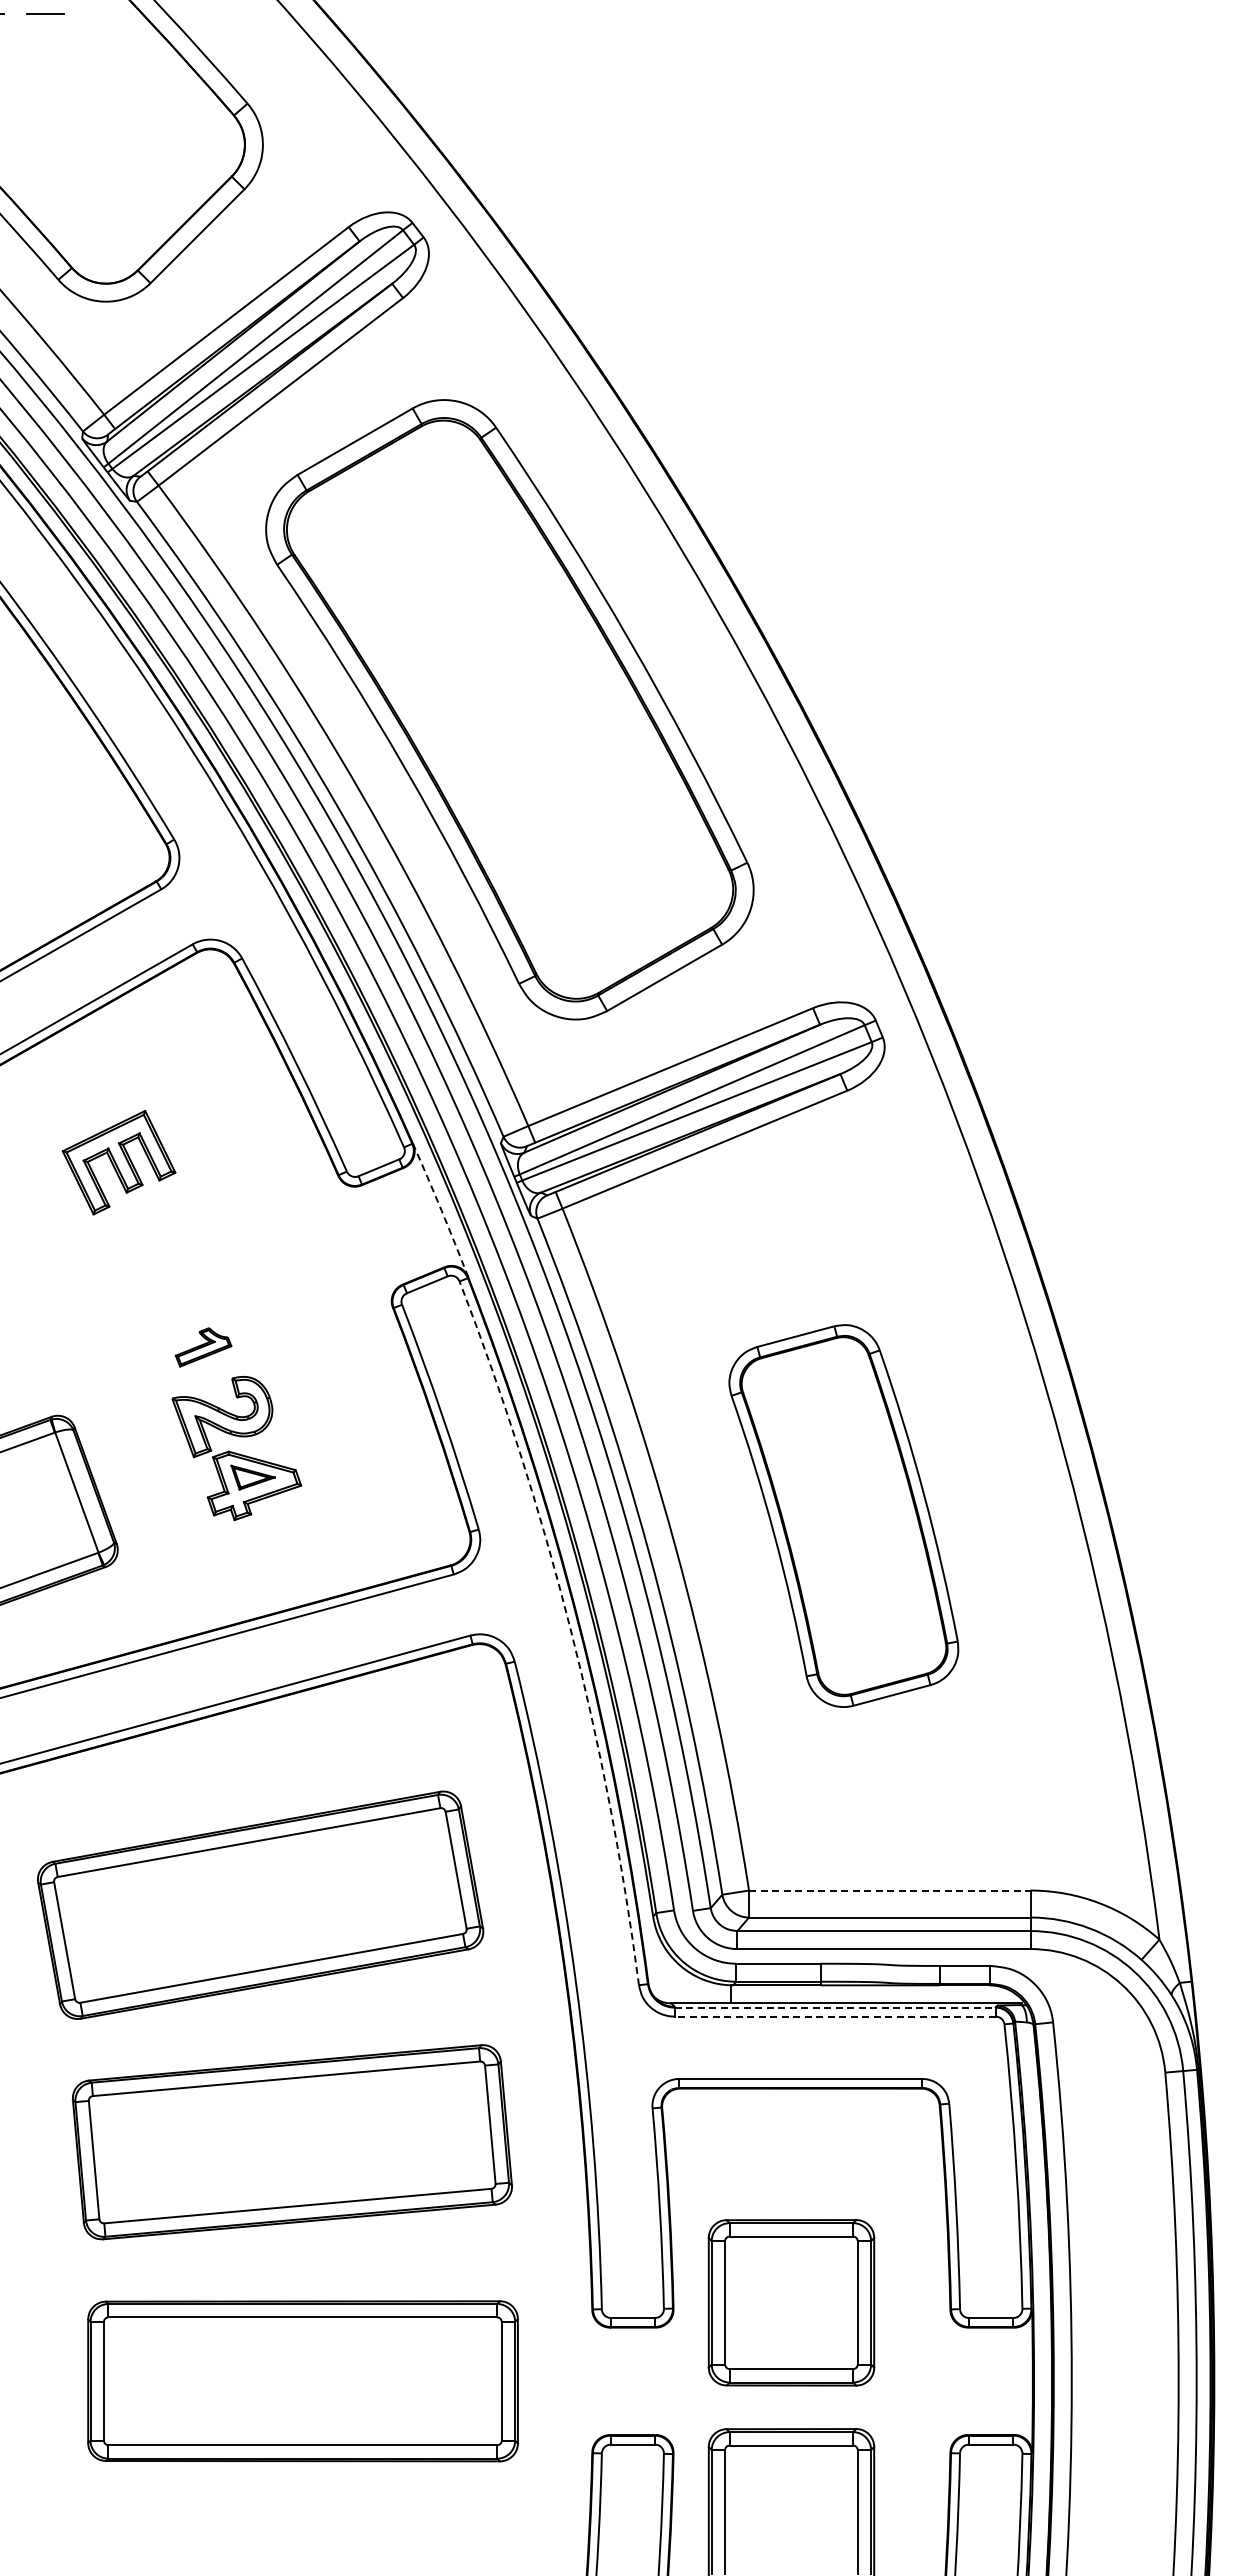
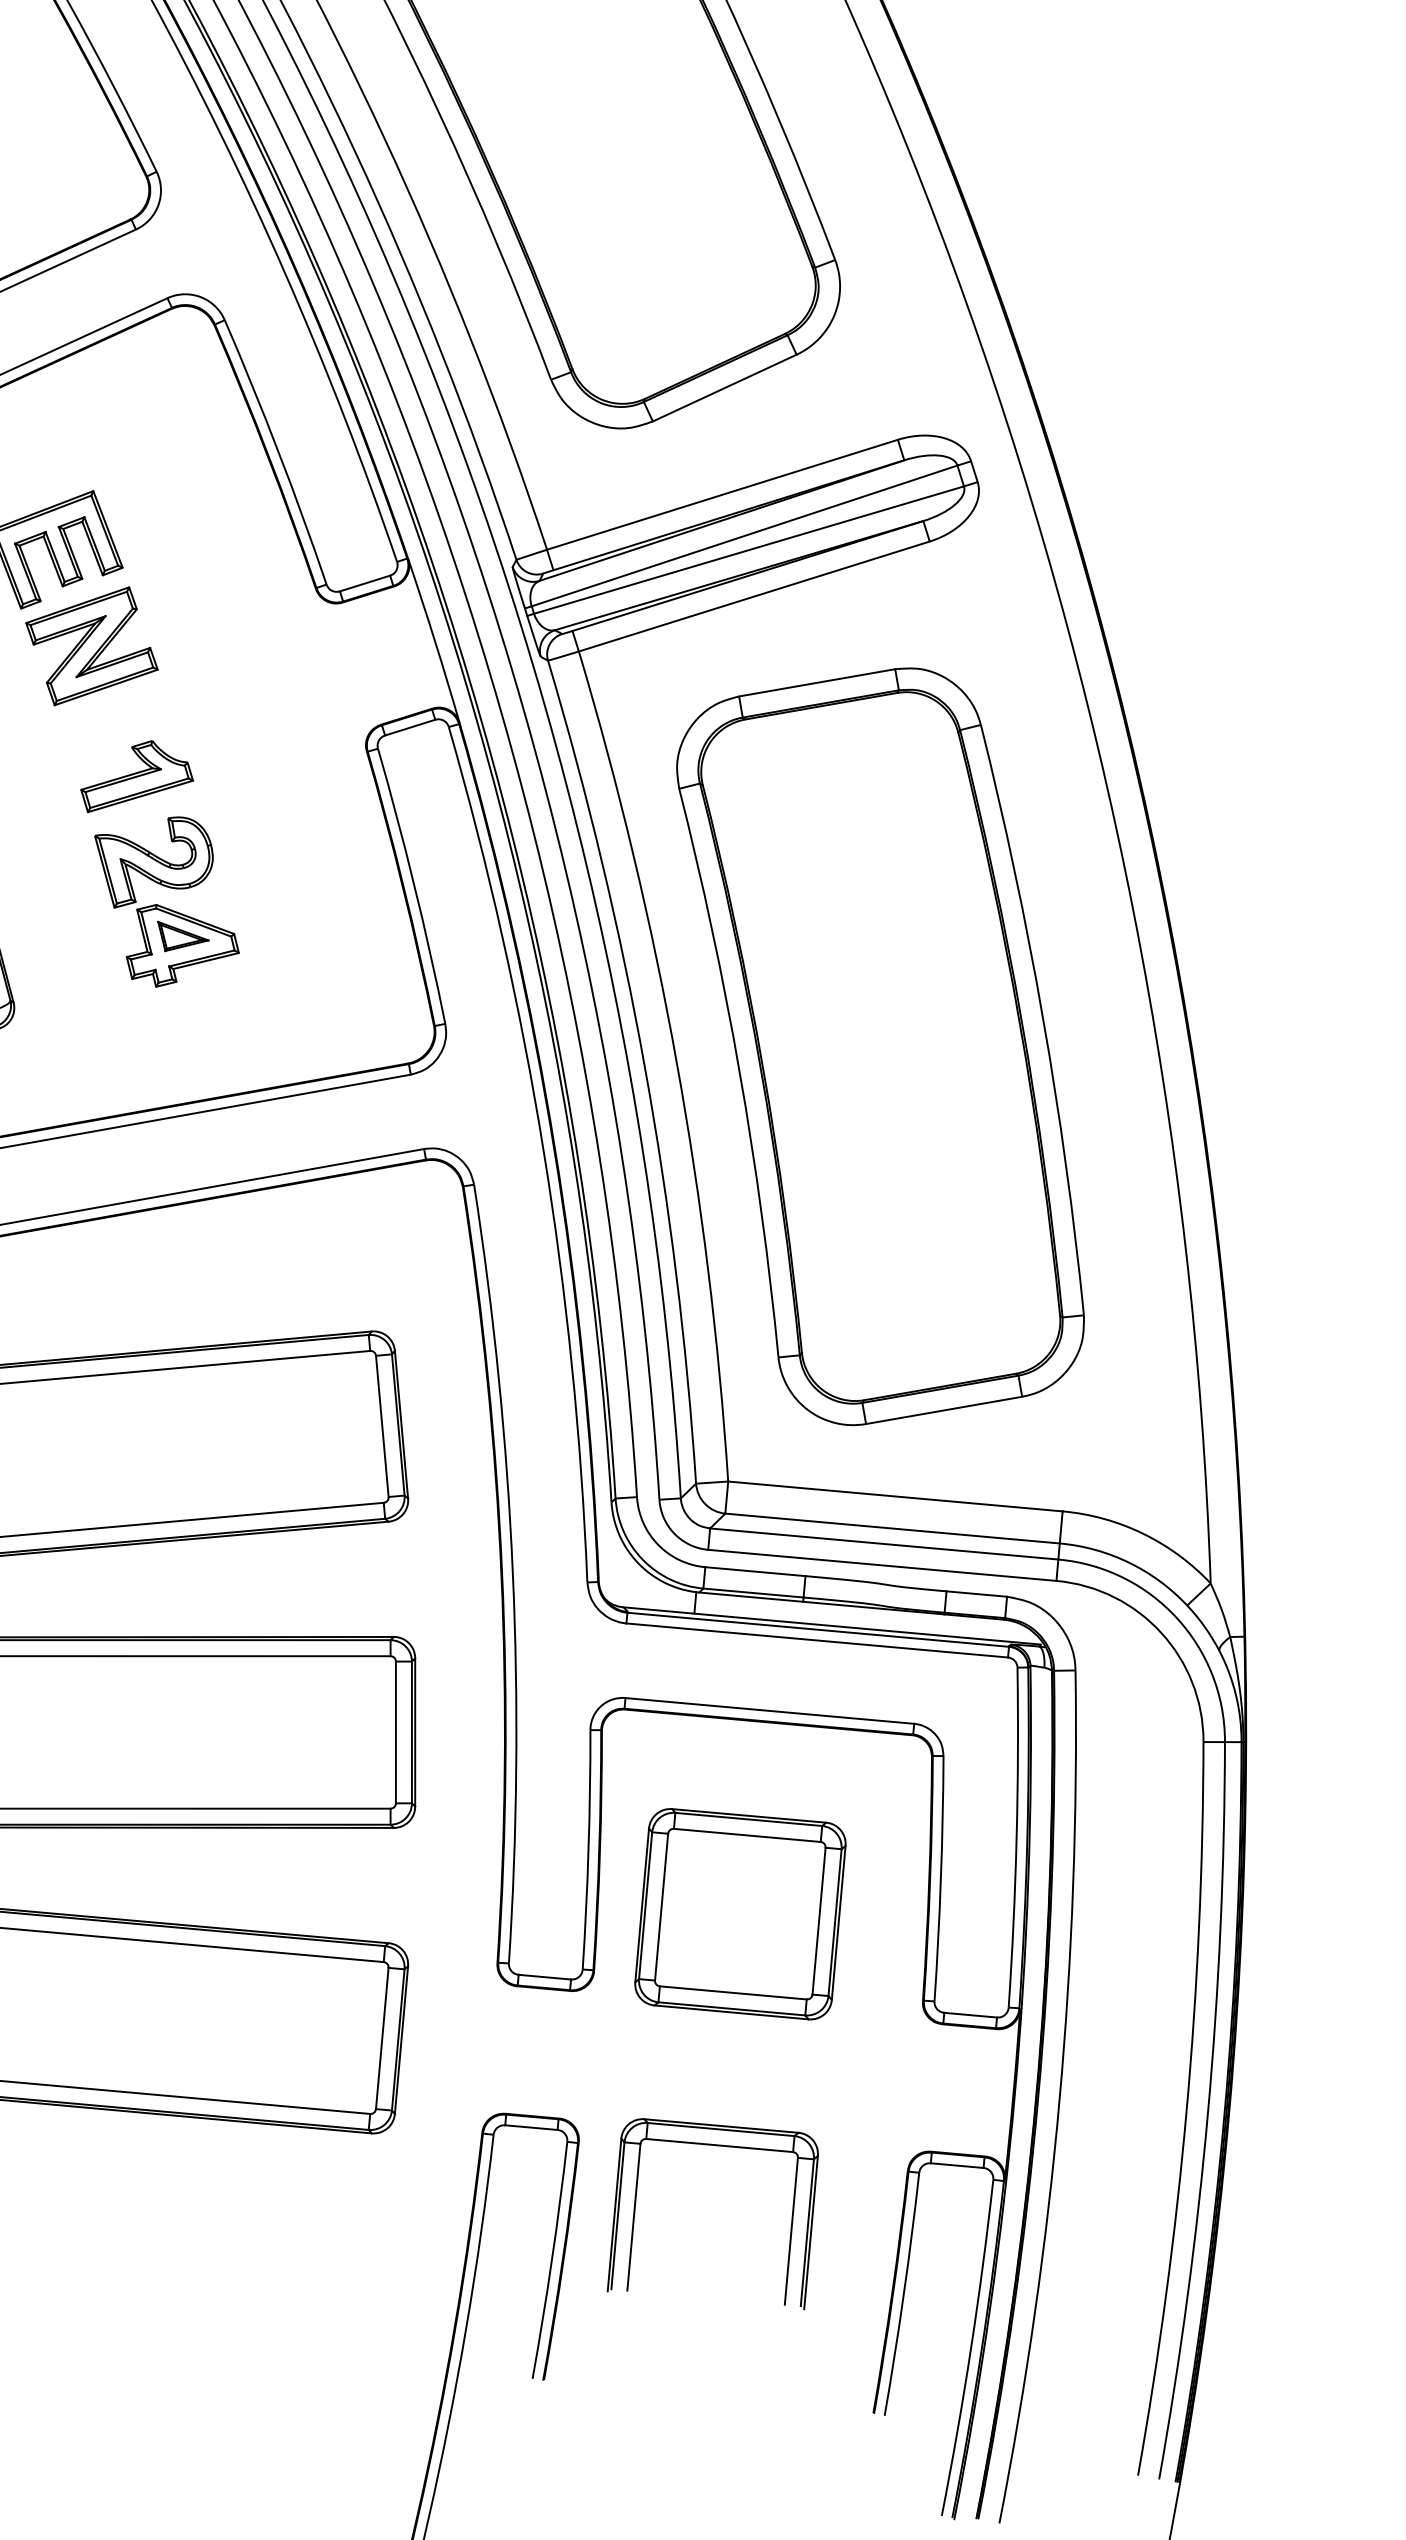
arc: (441, 1210) -> (434, 640), dashed -> solid
part: (155, 1240) -> (91, 646), added
part: (203, 1347) -> (137, 778), size x1.67
part: (843, 1515) -> (880, 1045), size x1.67
arc: (570, 1628) -> (543, 1151), dashed -> solid
line: (889, 1890) -> (895, 1496), dashed -> solid
line: (835, 2007) -> (818, 1629), dashed -> solid
line: (835, 2016) -> (817, 1640), dashed -> solid
part: (791, 2302) -> (740, 1913), moved

